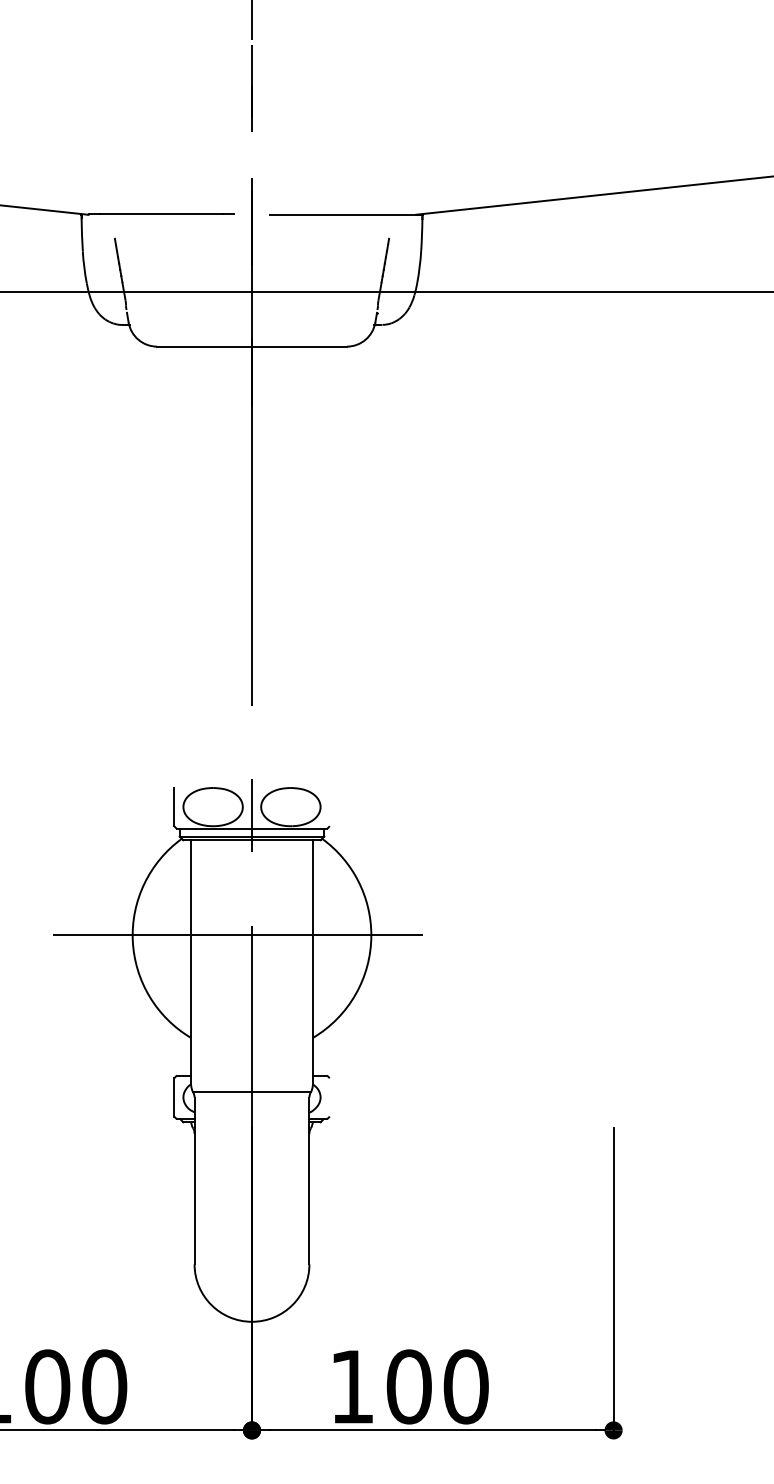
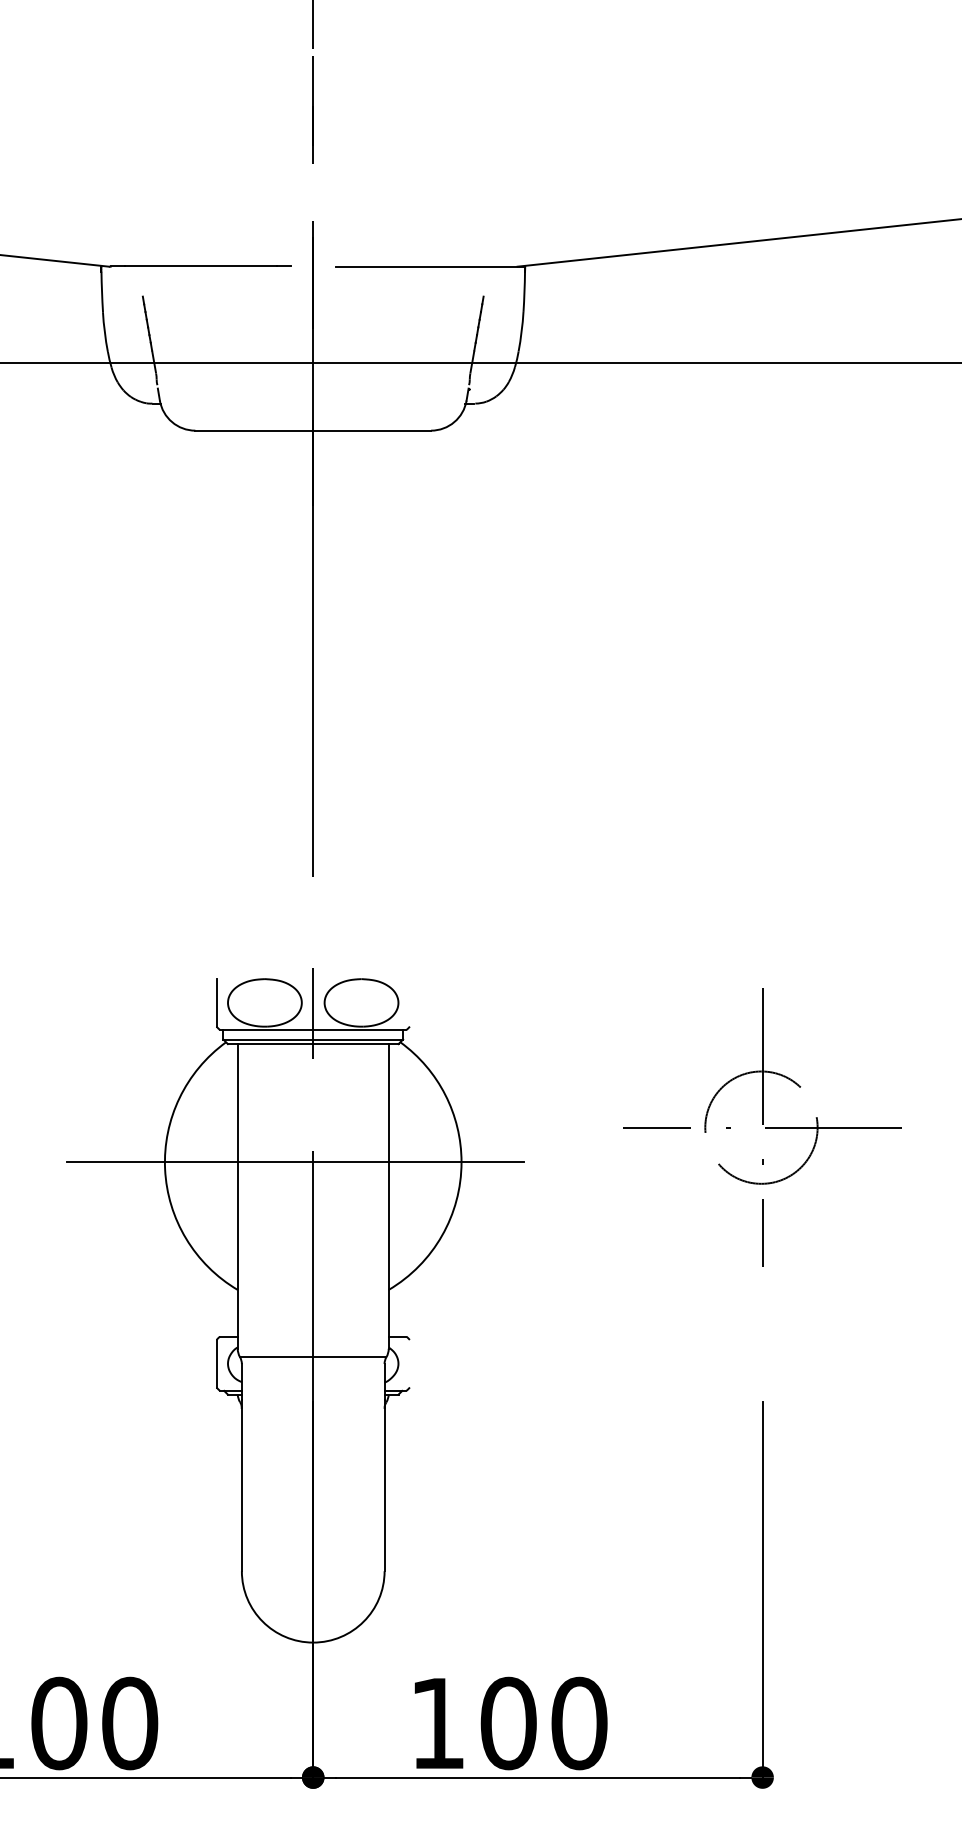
part: (613, 907) -> (762, 1127), added

